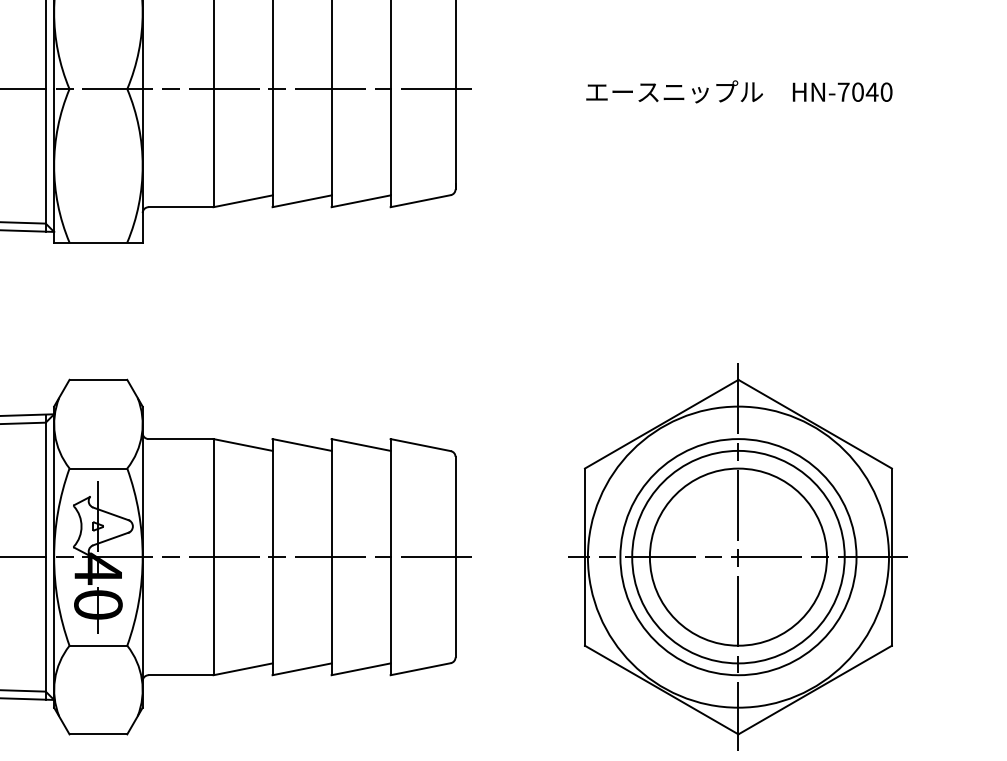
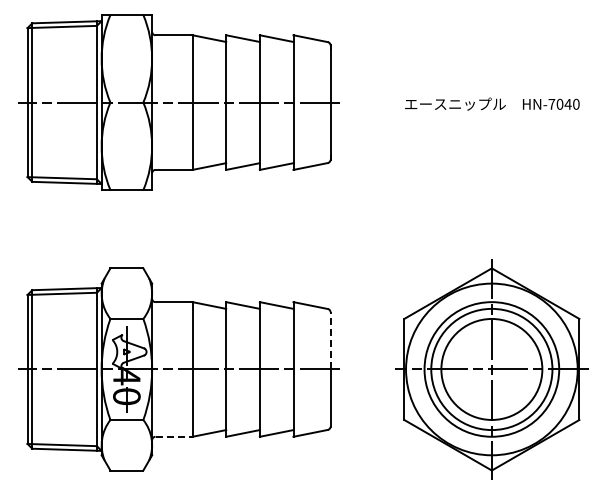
line: (455, 506) -> (330, 340), solid -> dashed
line: (181, 674) -> (174, 436), solid -> dashed

